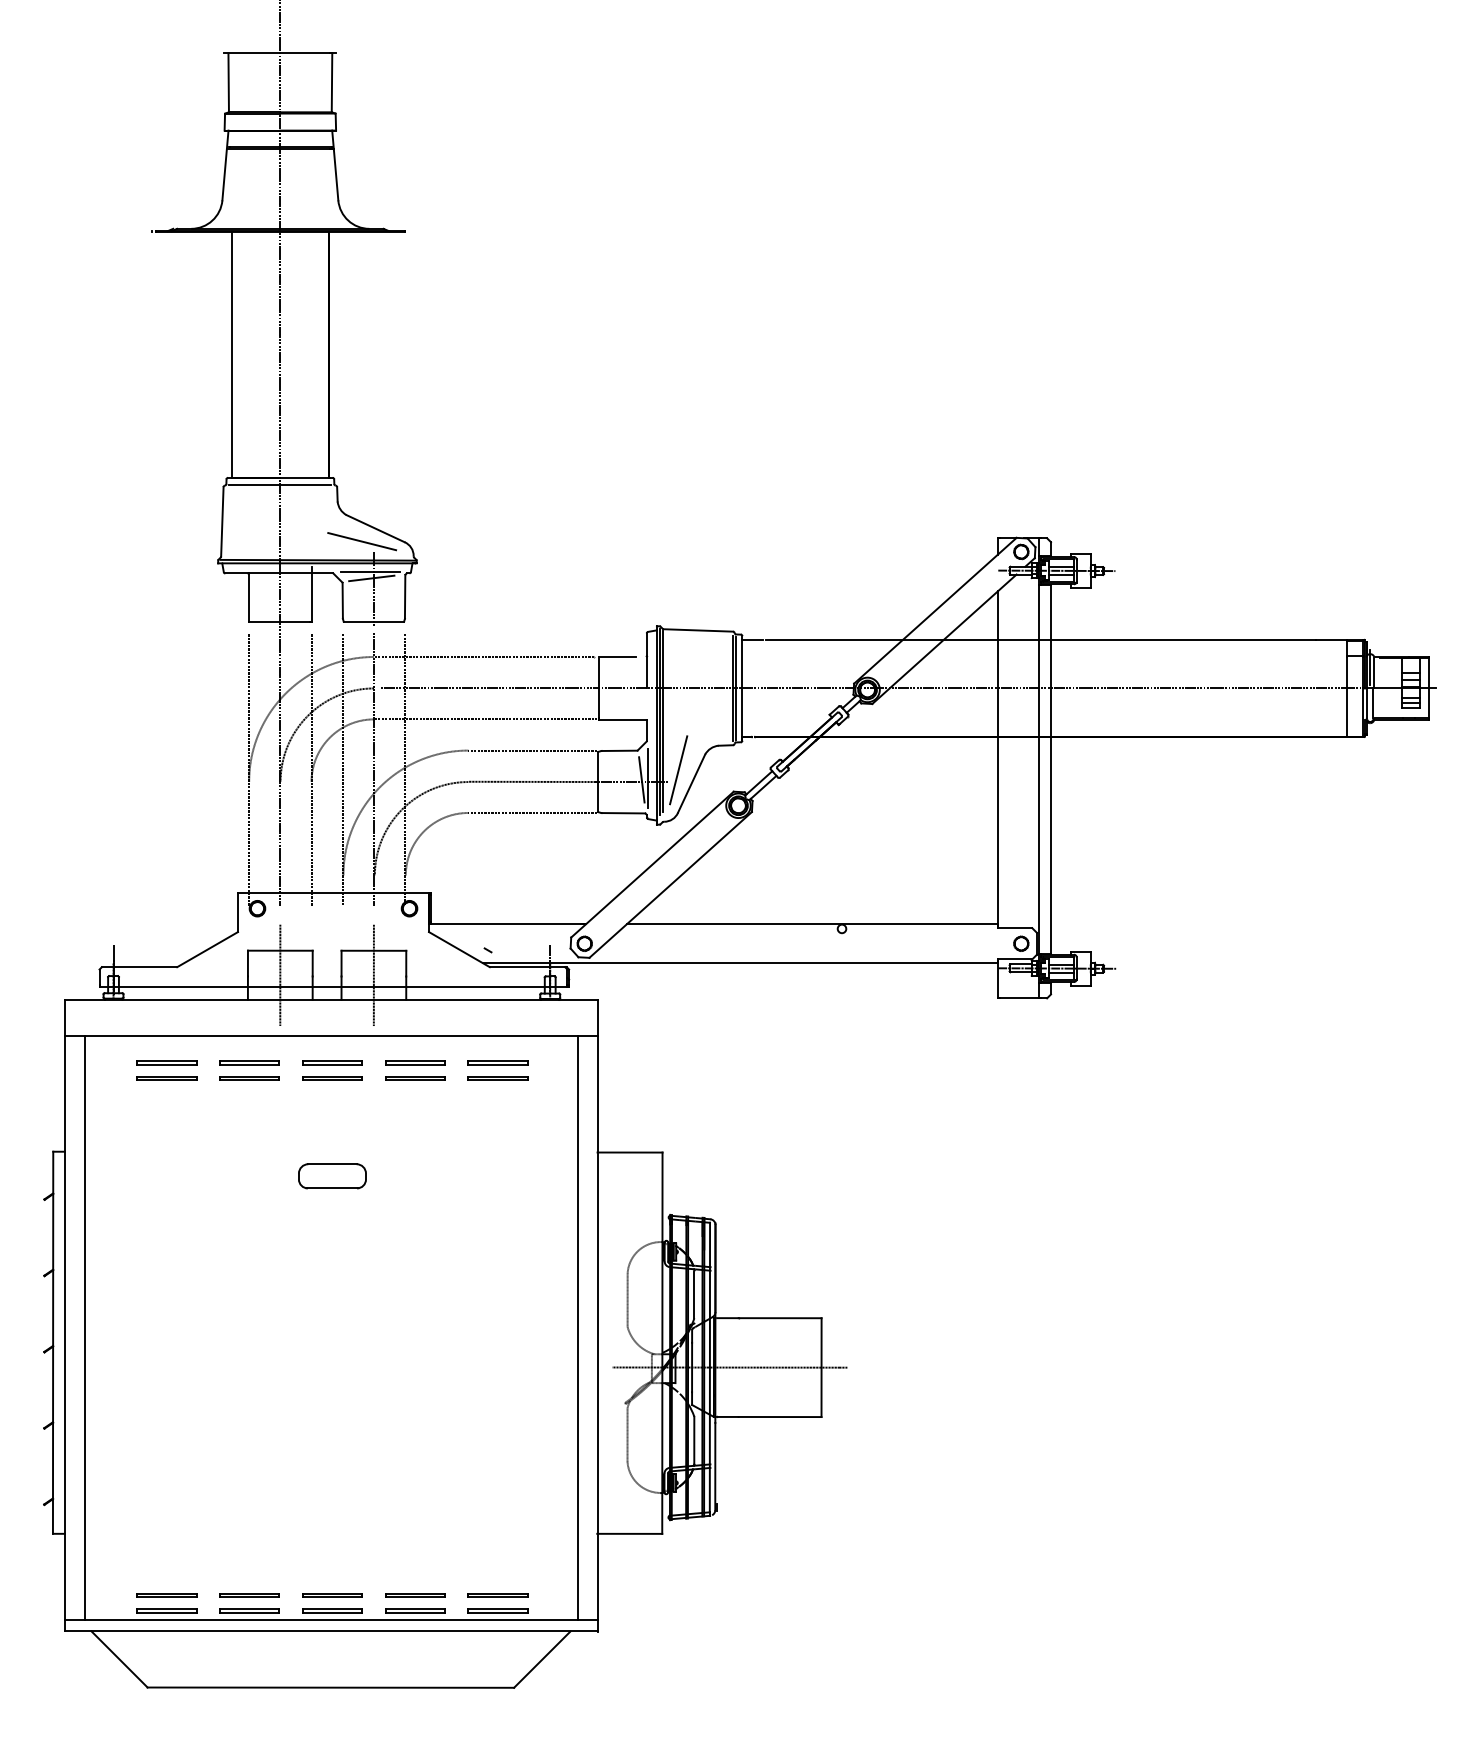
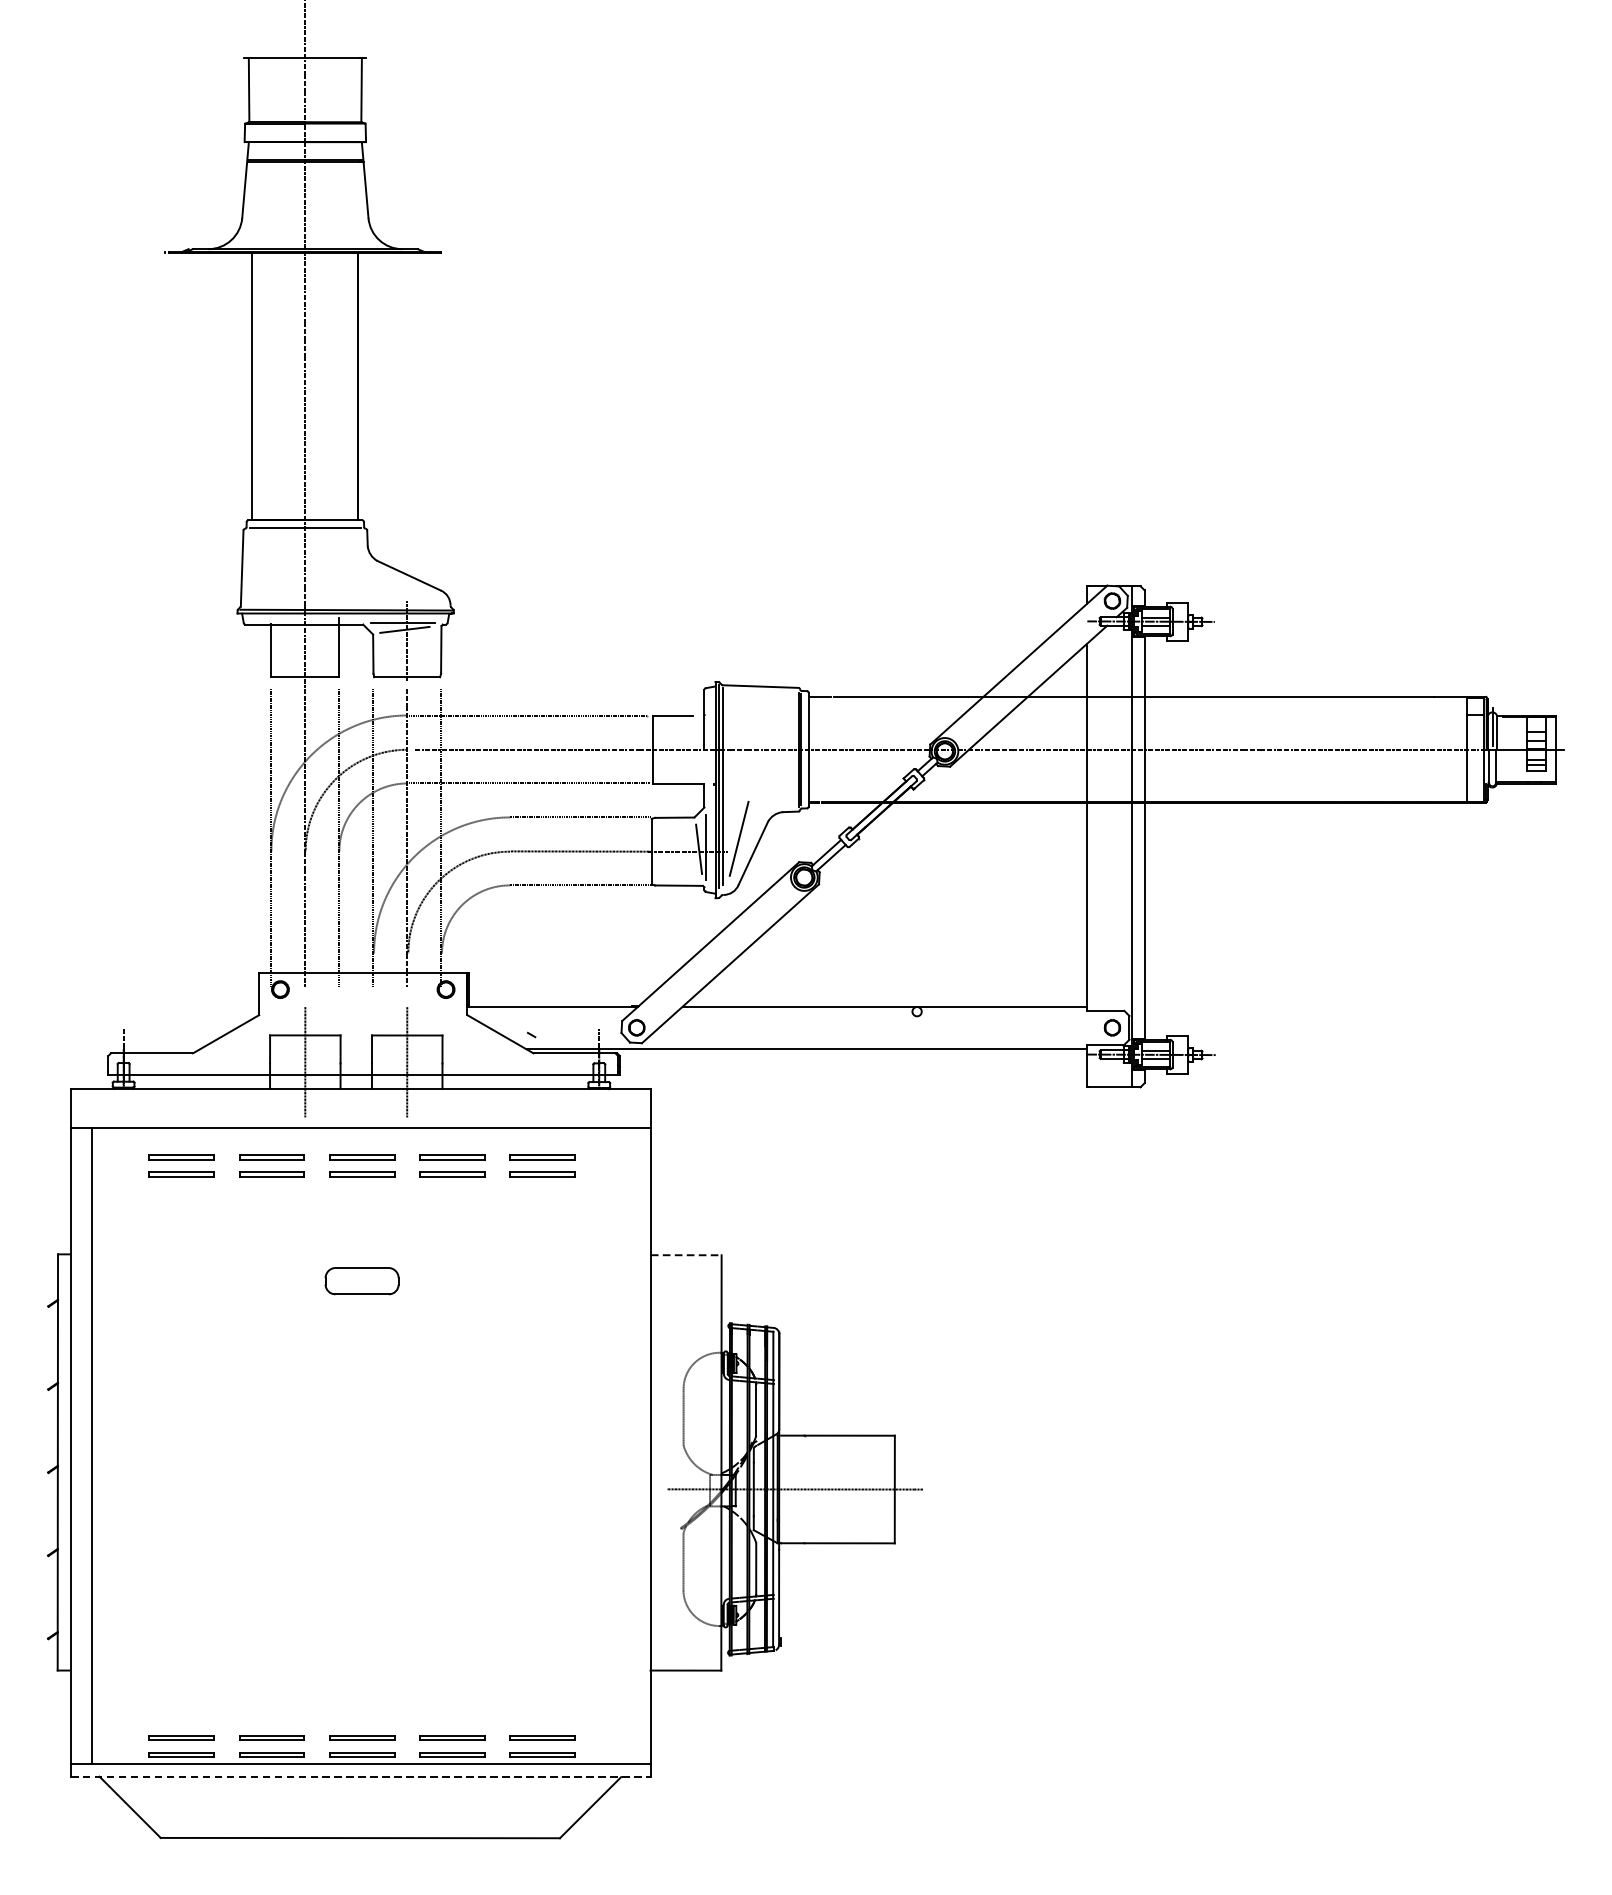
line: (362, 541) -> (394, 589), removed
line: (630, 1152) -> (686, 1255), solid -> dashed
line: (578, 1327) -> (630, 1445), removed
line: (331, 1631) -> (361, 1776), solid -> dashed

